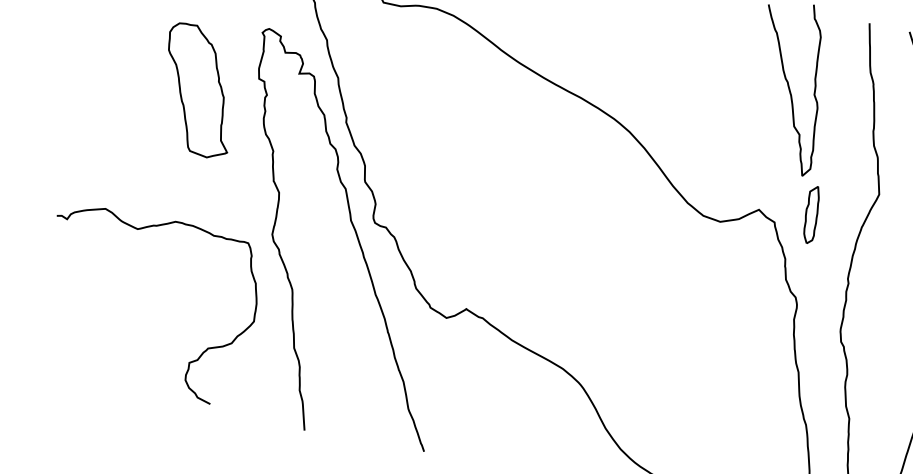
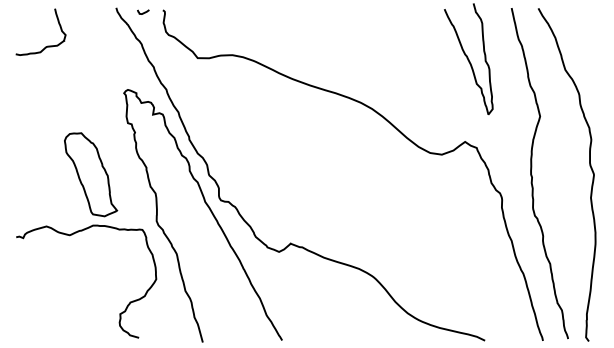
part: (199, 90) -> (91, 174), moved
part: (811, 213) -> (499, 137), removed

